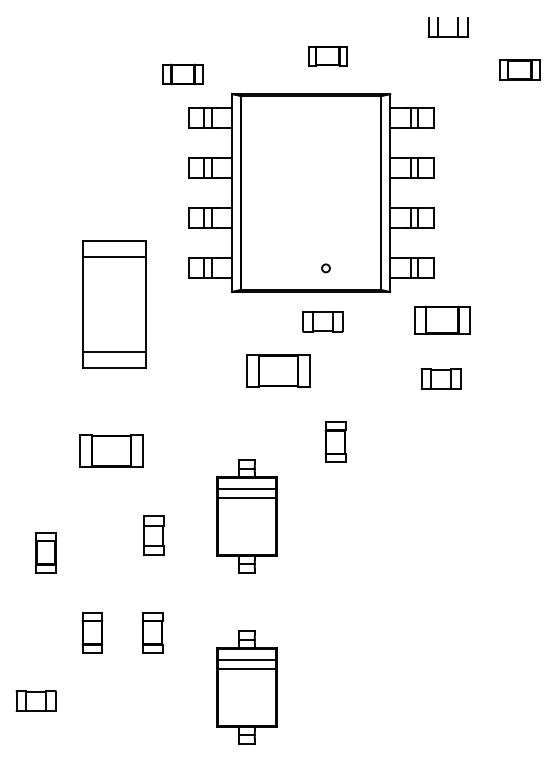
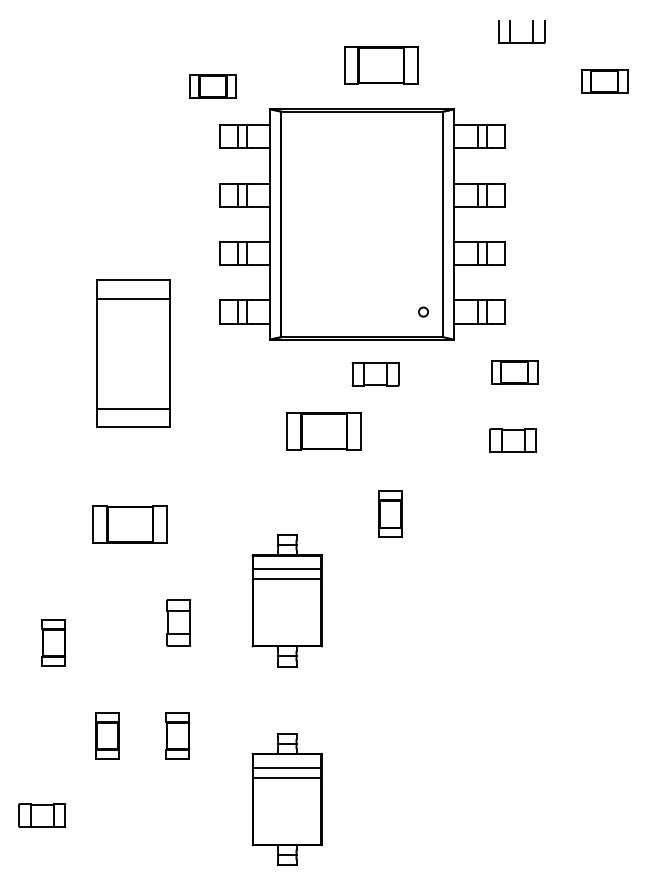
part: (327, 55) -> (381, 64), size x1.67
circle: (325, 268) -> (422, 312), moved
part: (442, 320) -> (514, 372), size x0.71

